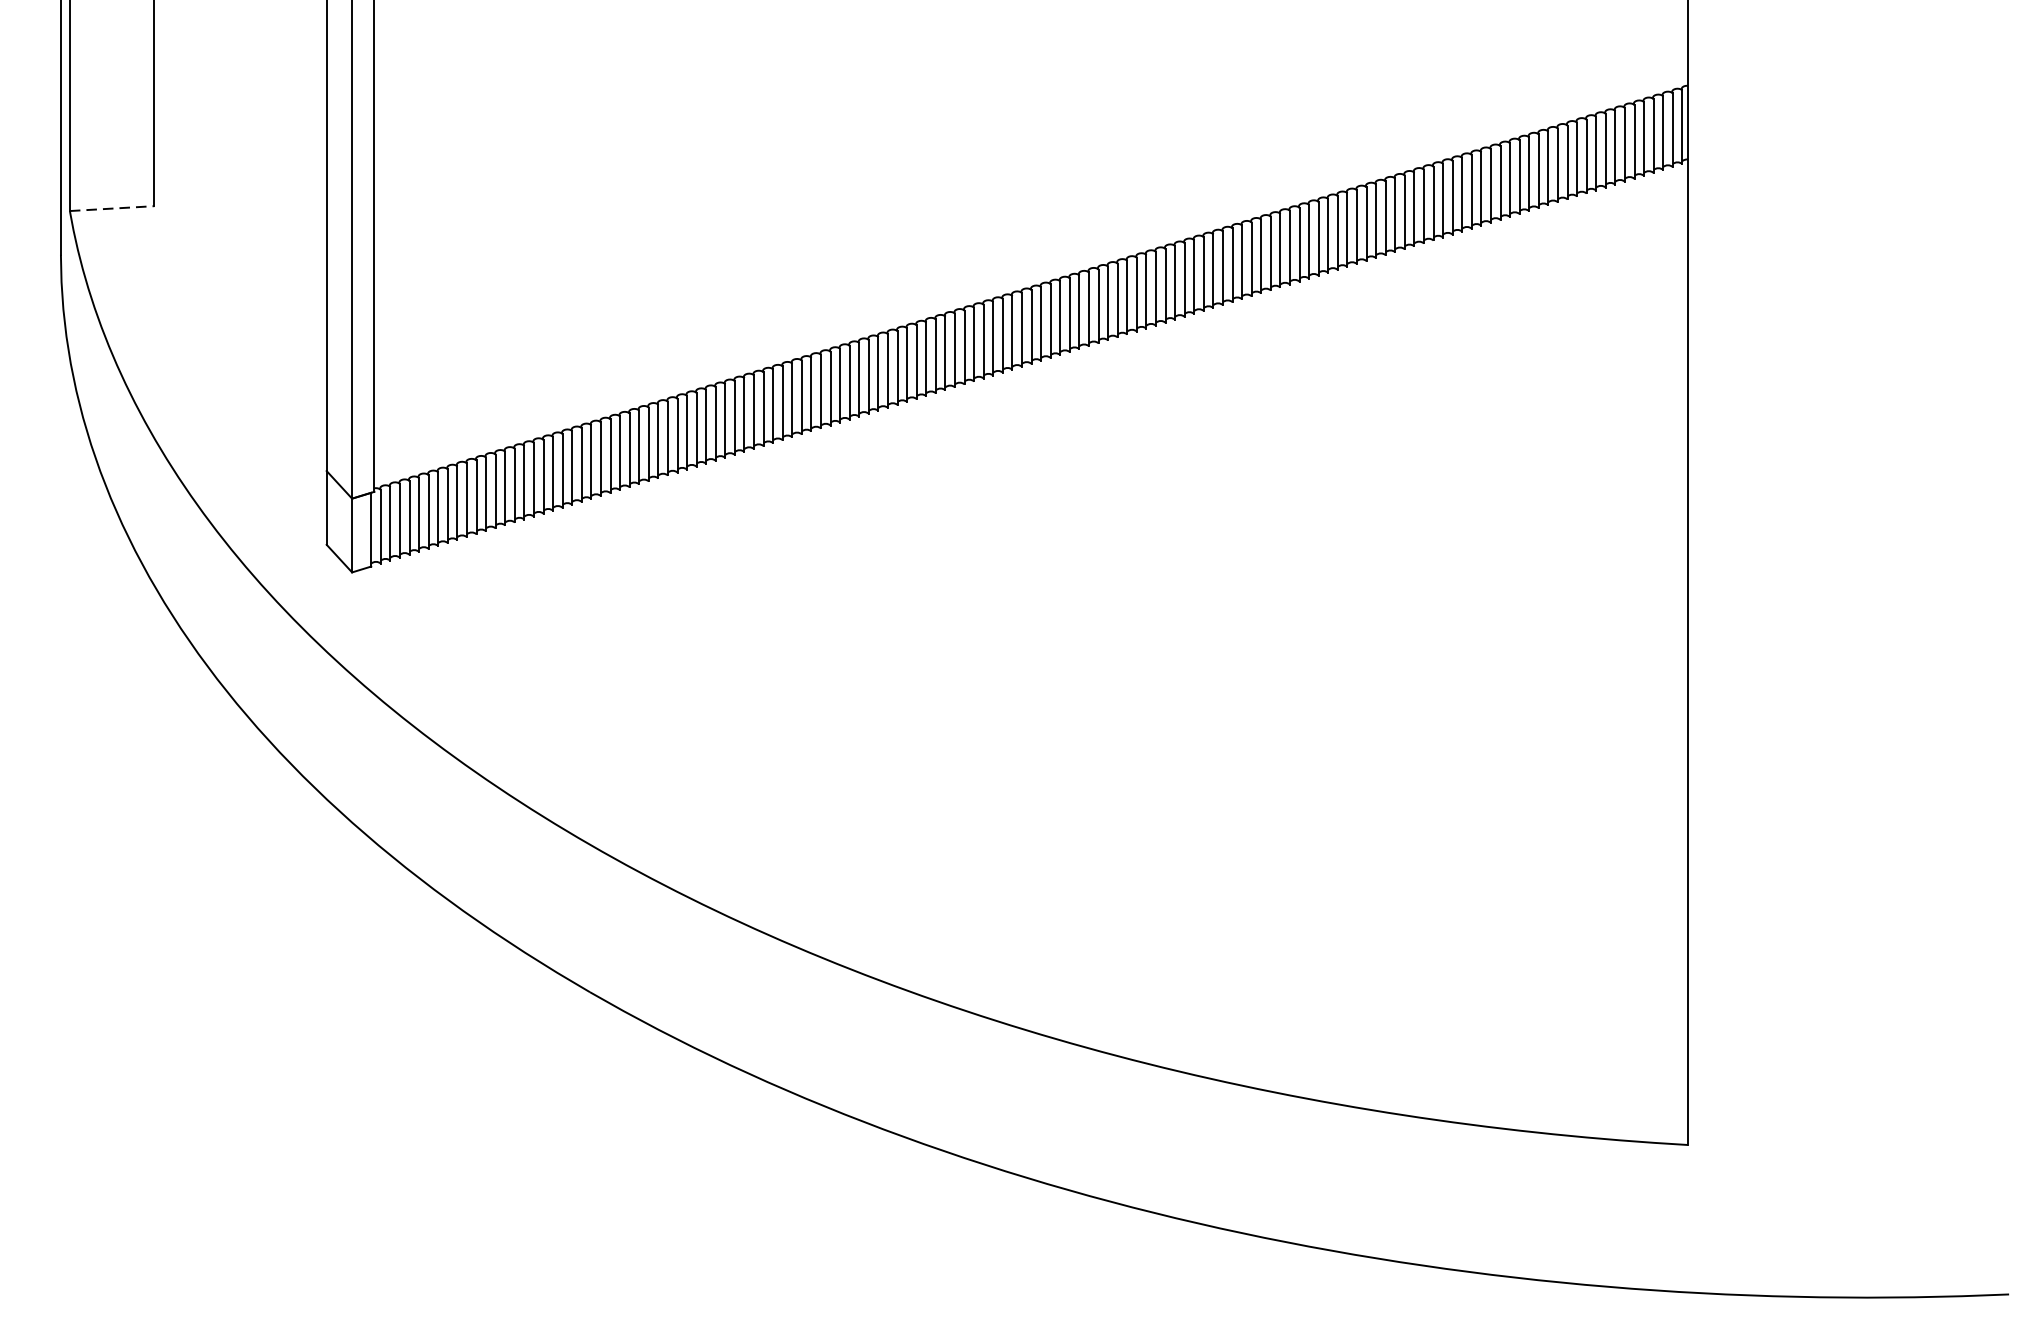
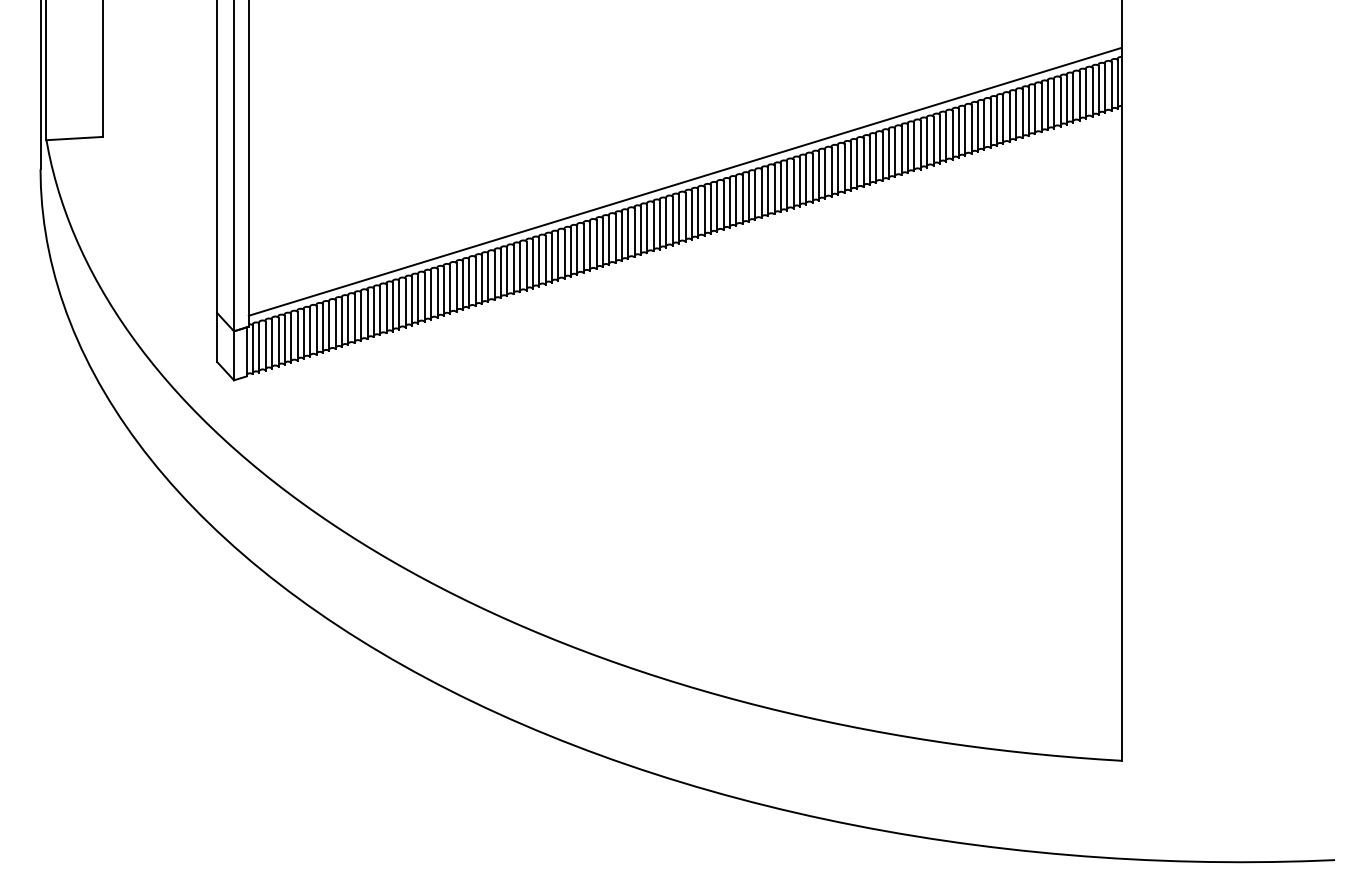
line: (113, 208) -> (75, 138), dashed -> solid
line: (1030, 273) -> (684, 181), added

